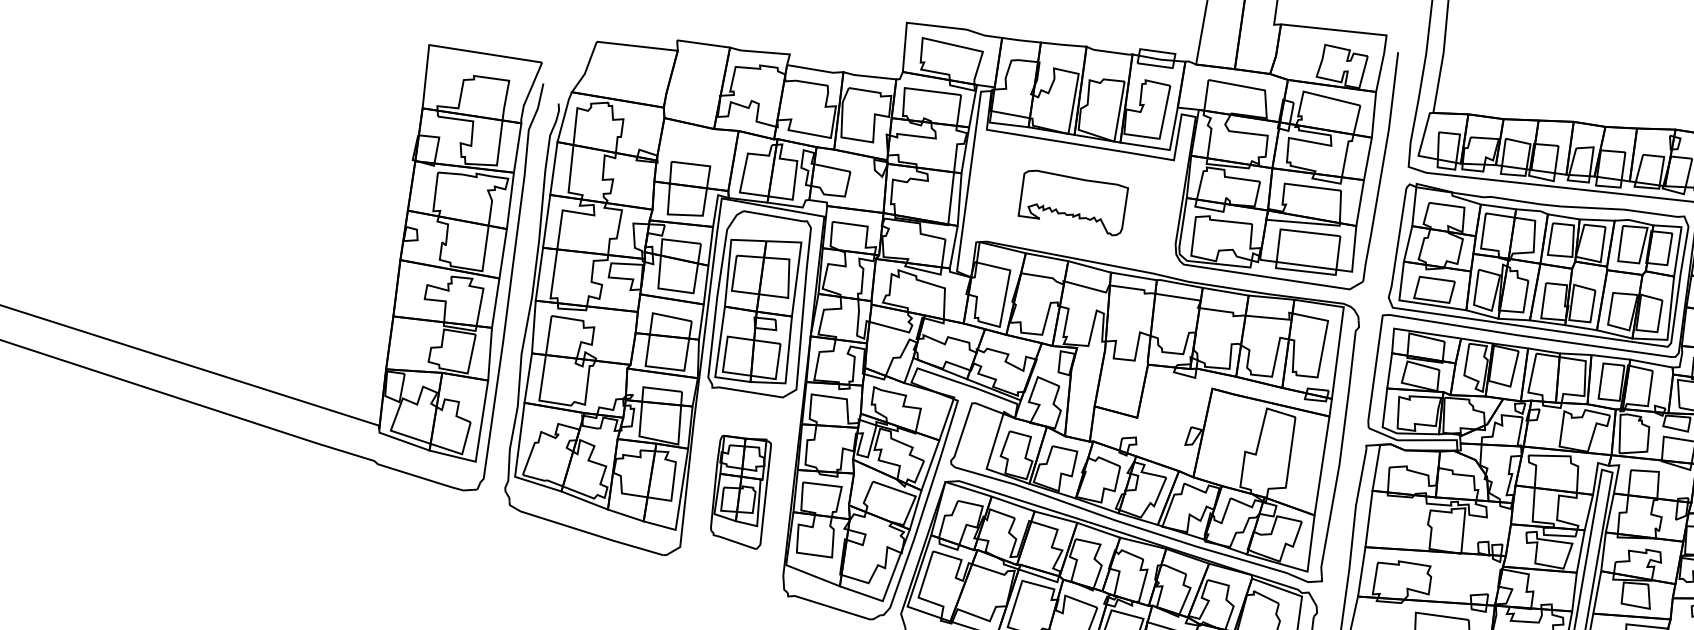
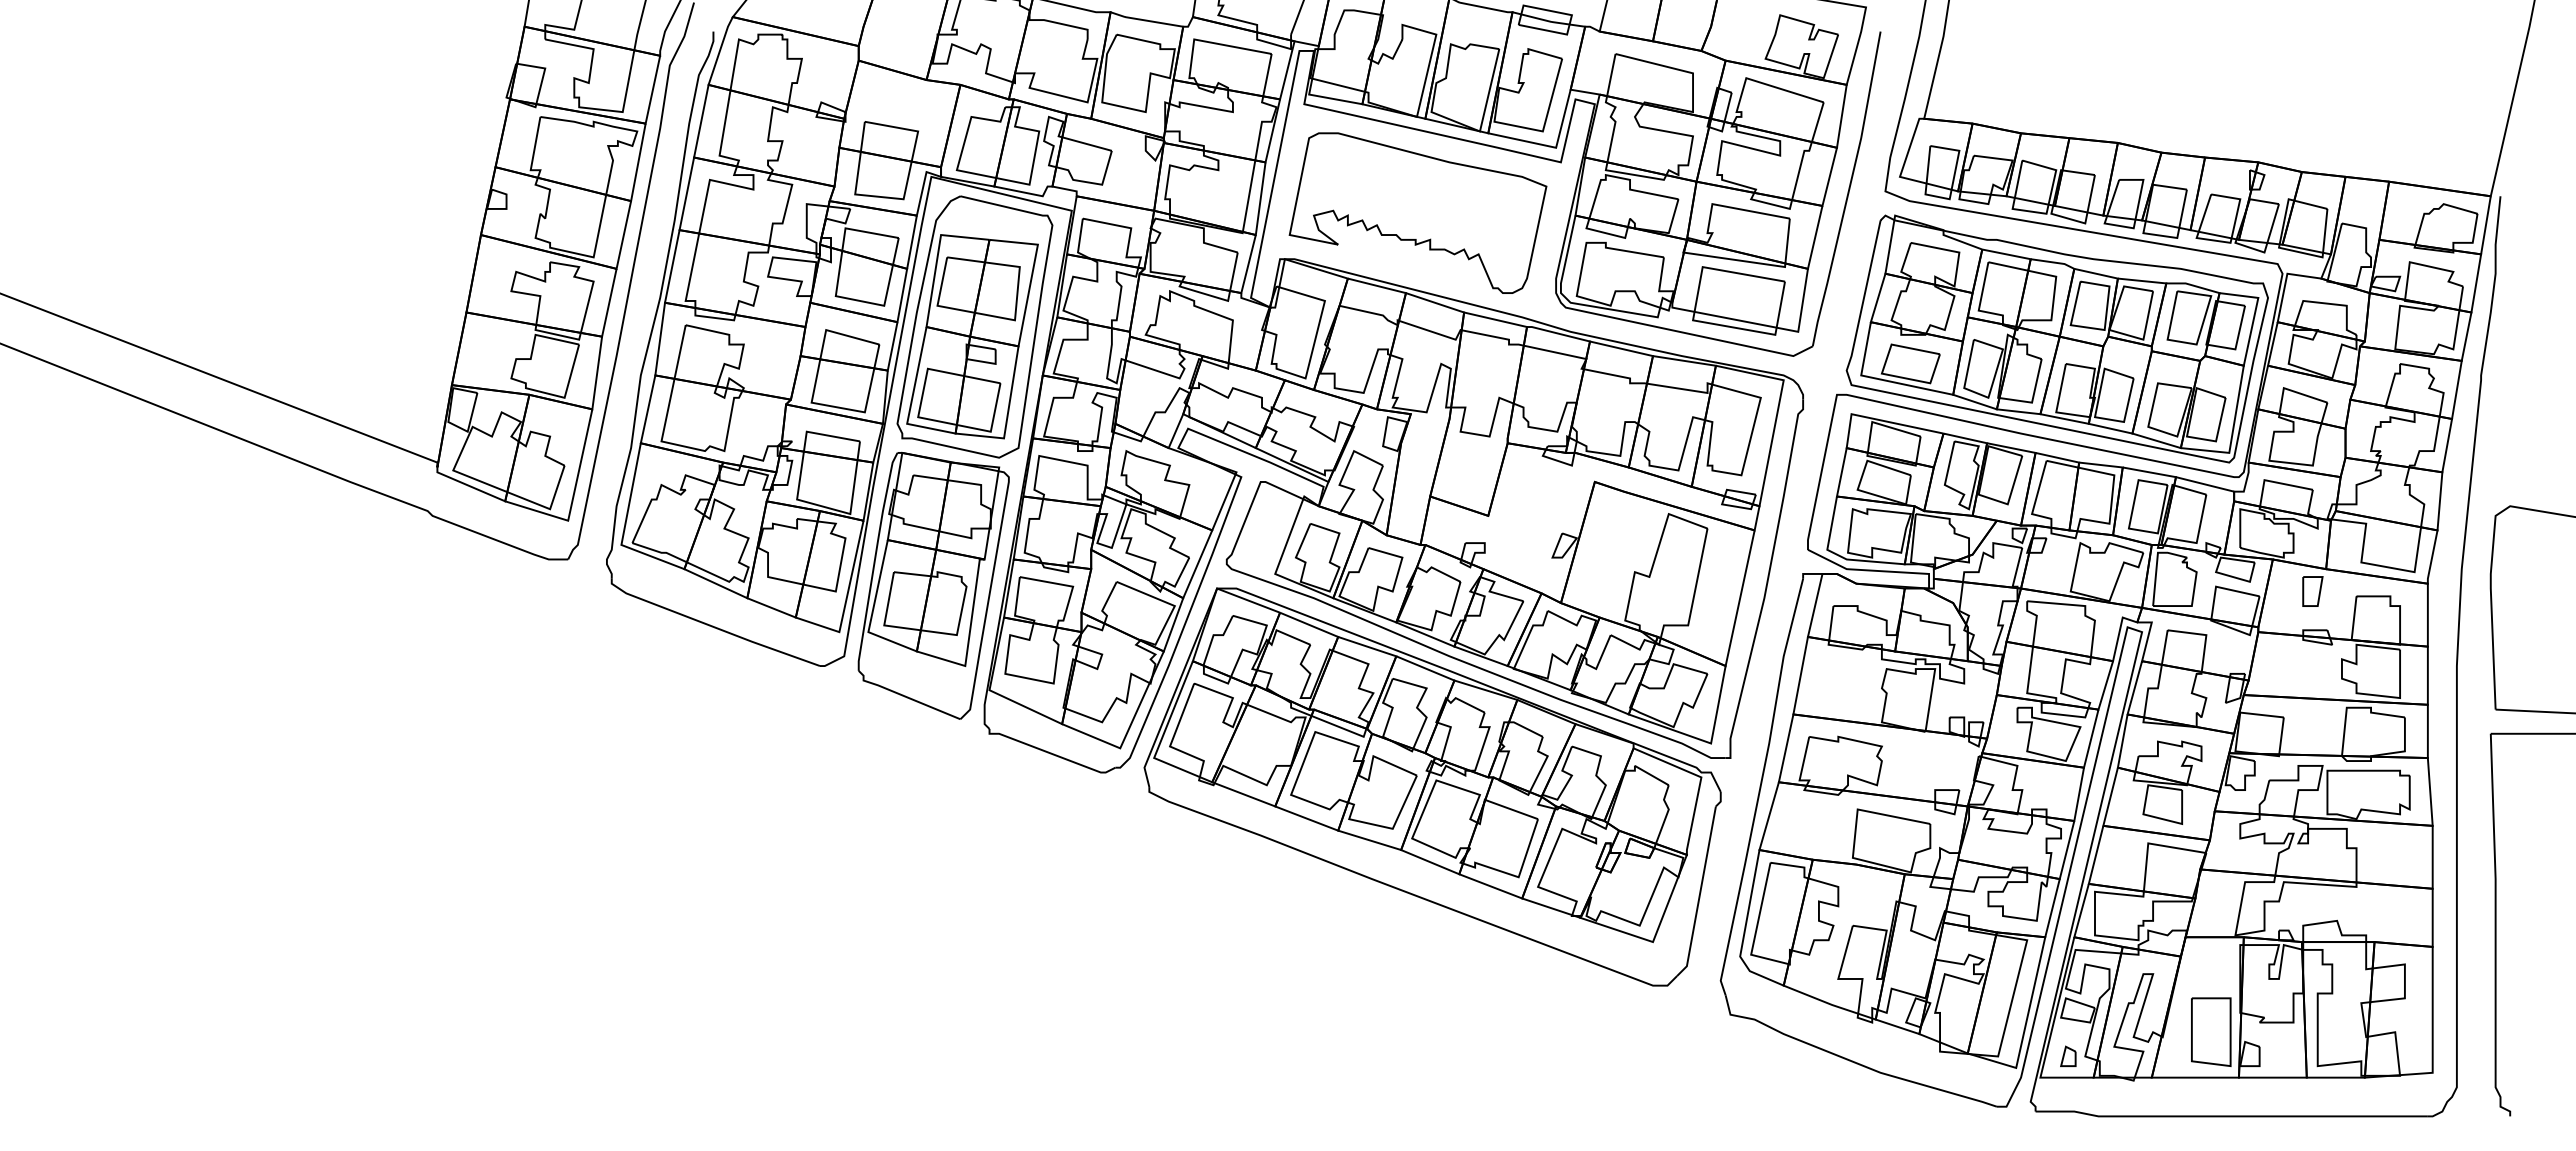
part: (1073, 202) -> (1417, 212), size x1.67
part: (741, 492) -> (933, 585), size x1.67

